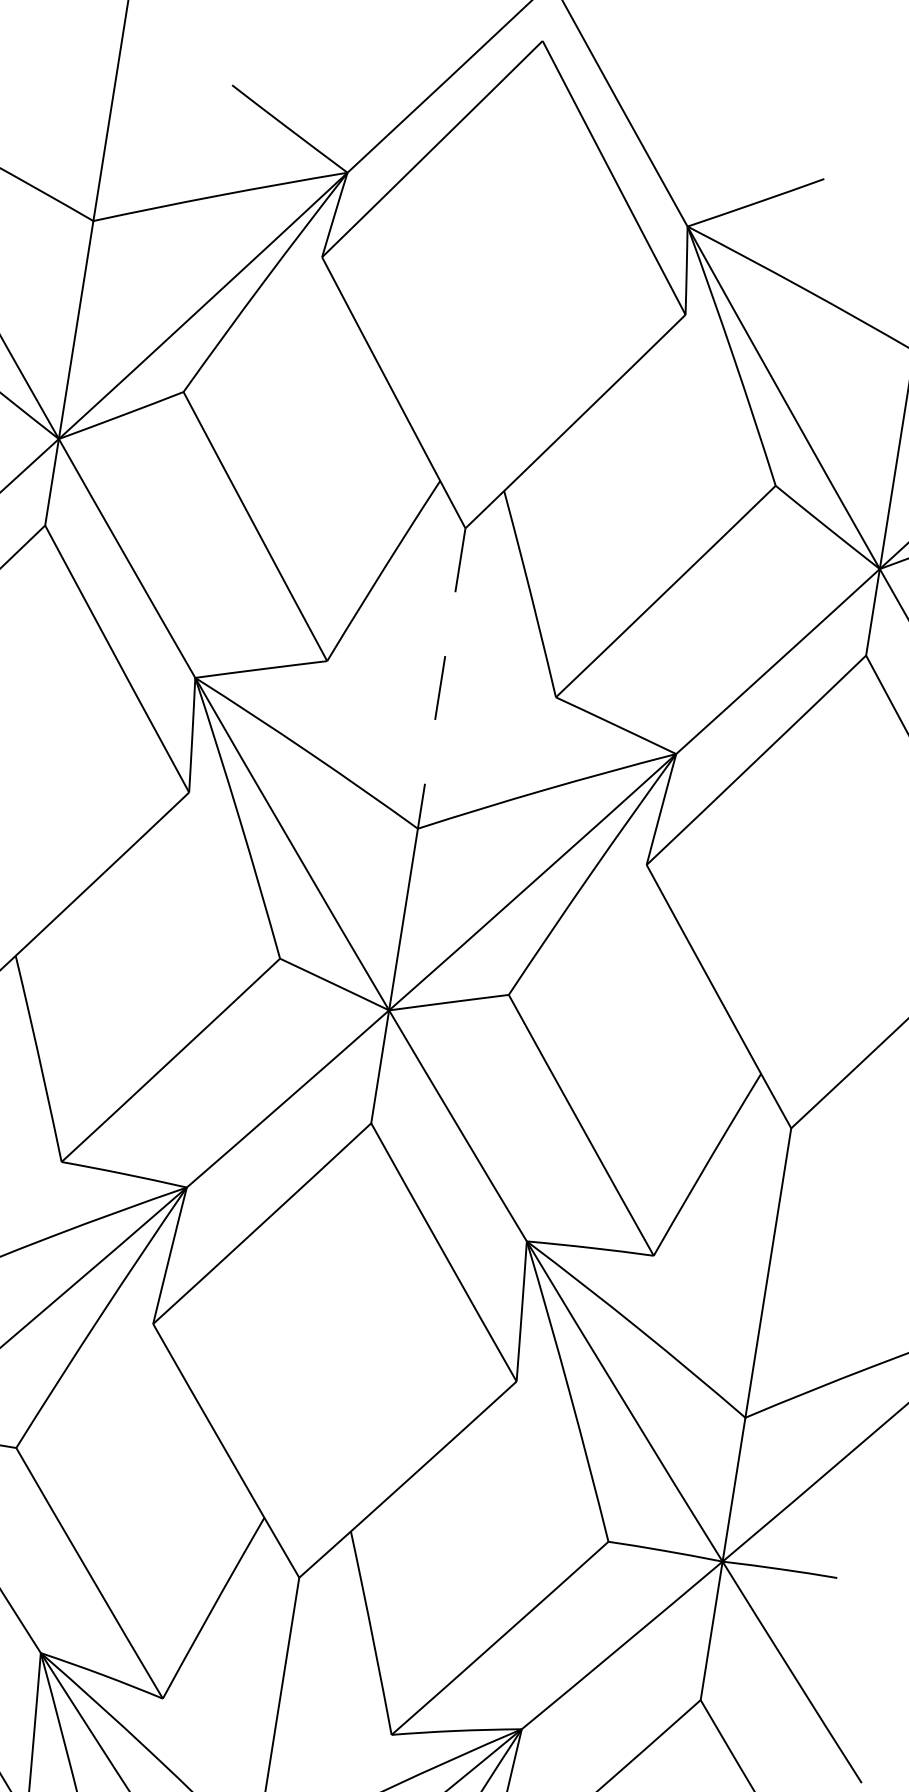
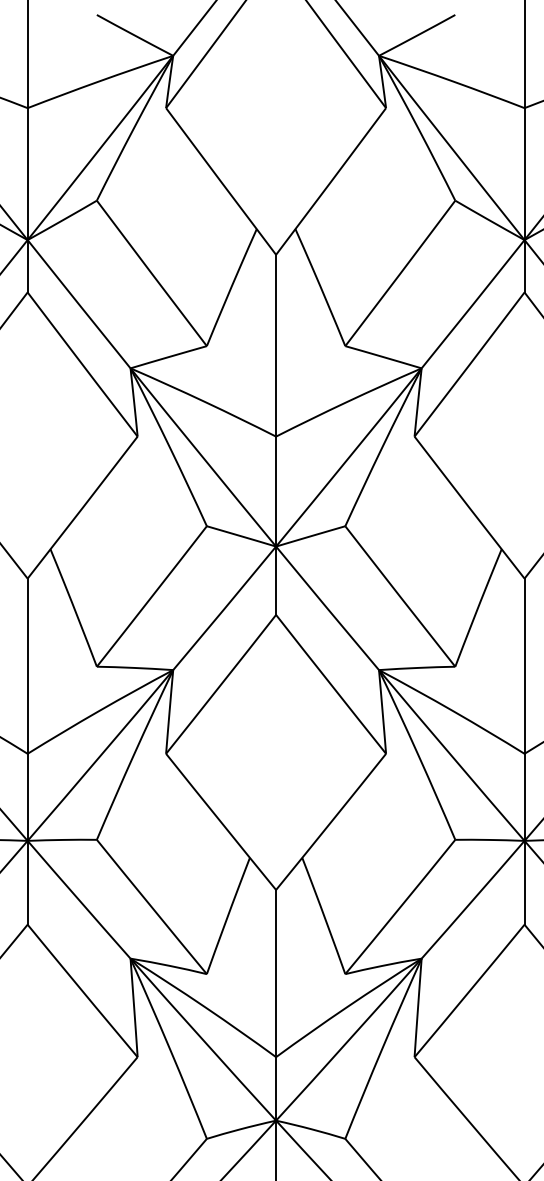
line: (442, 678) -> (276, 345), dashed -> solid

